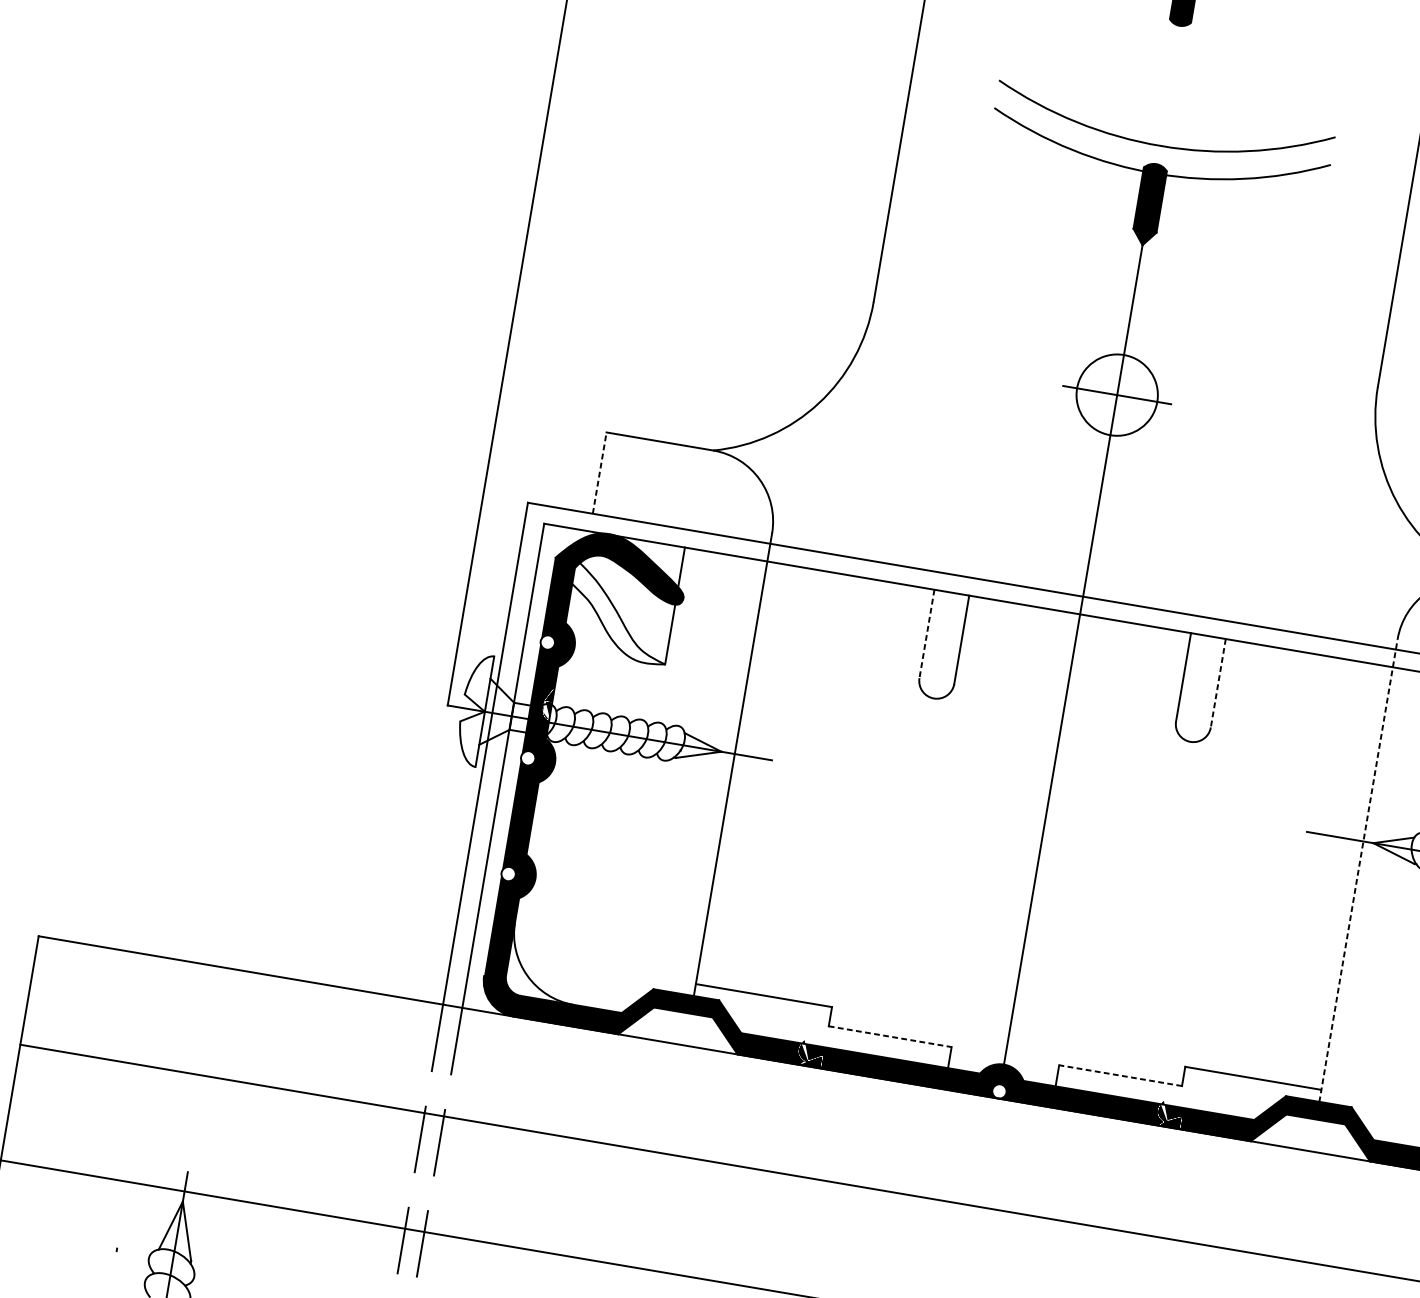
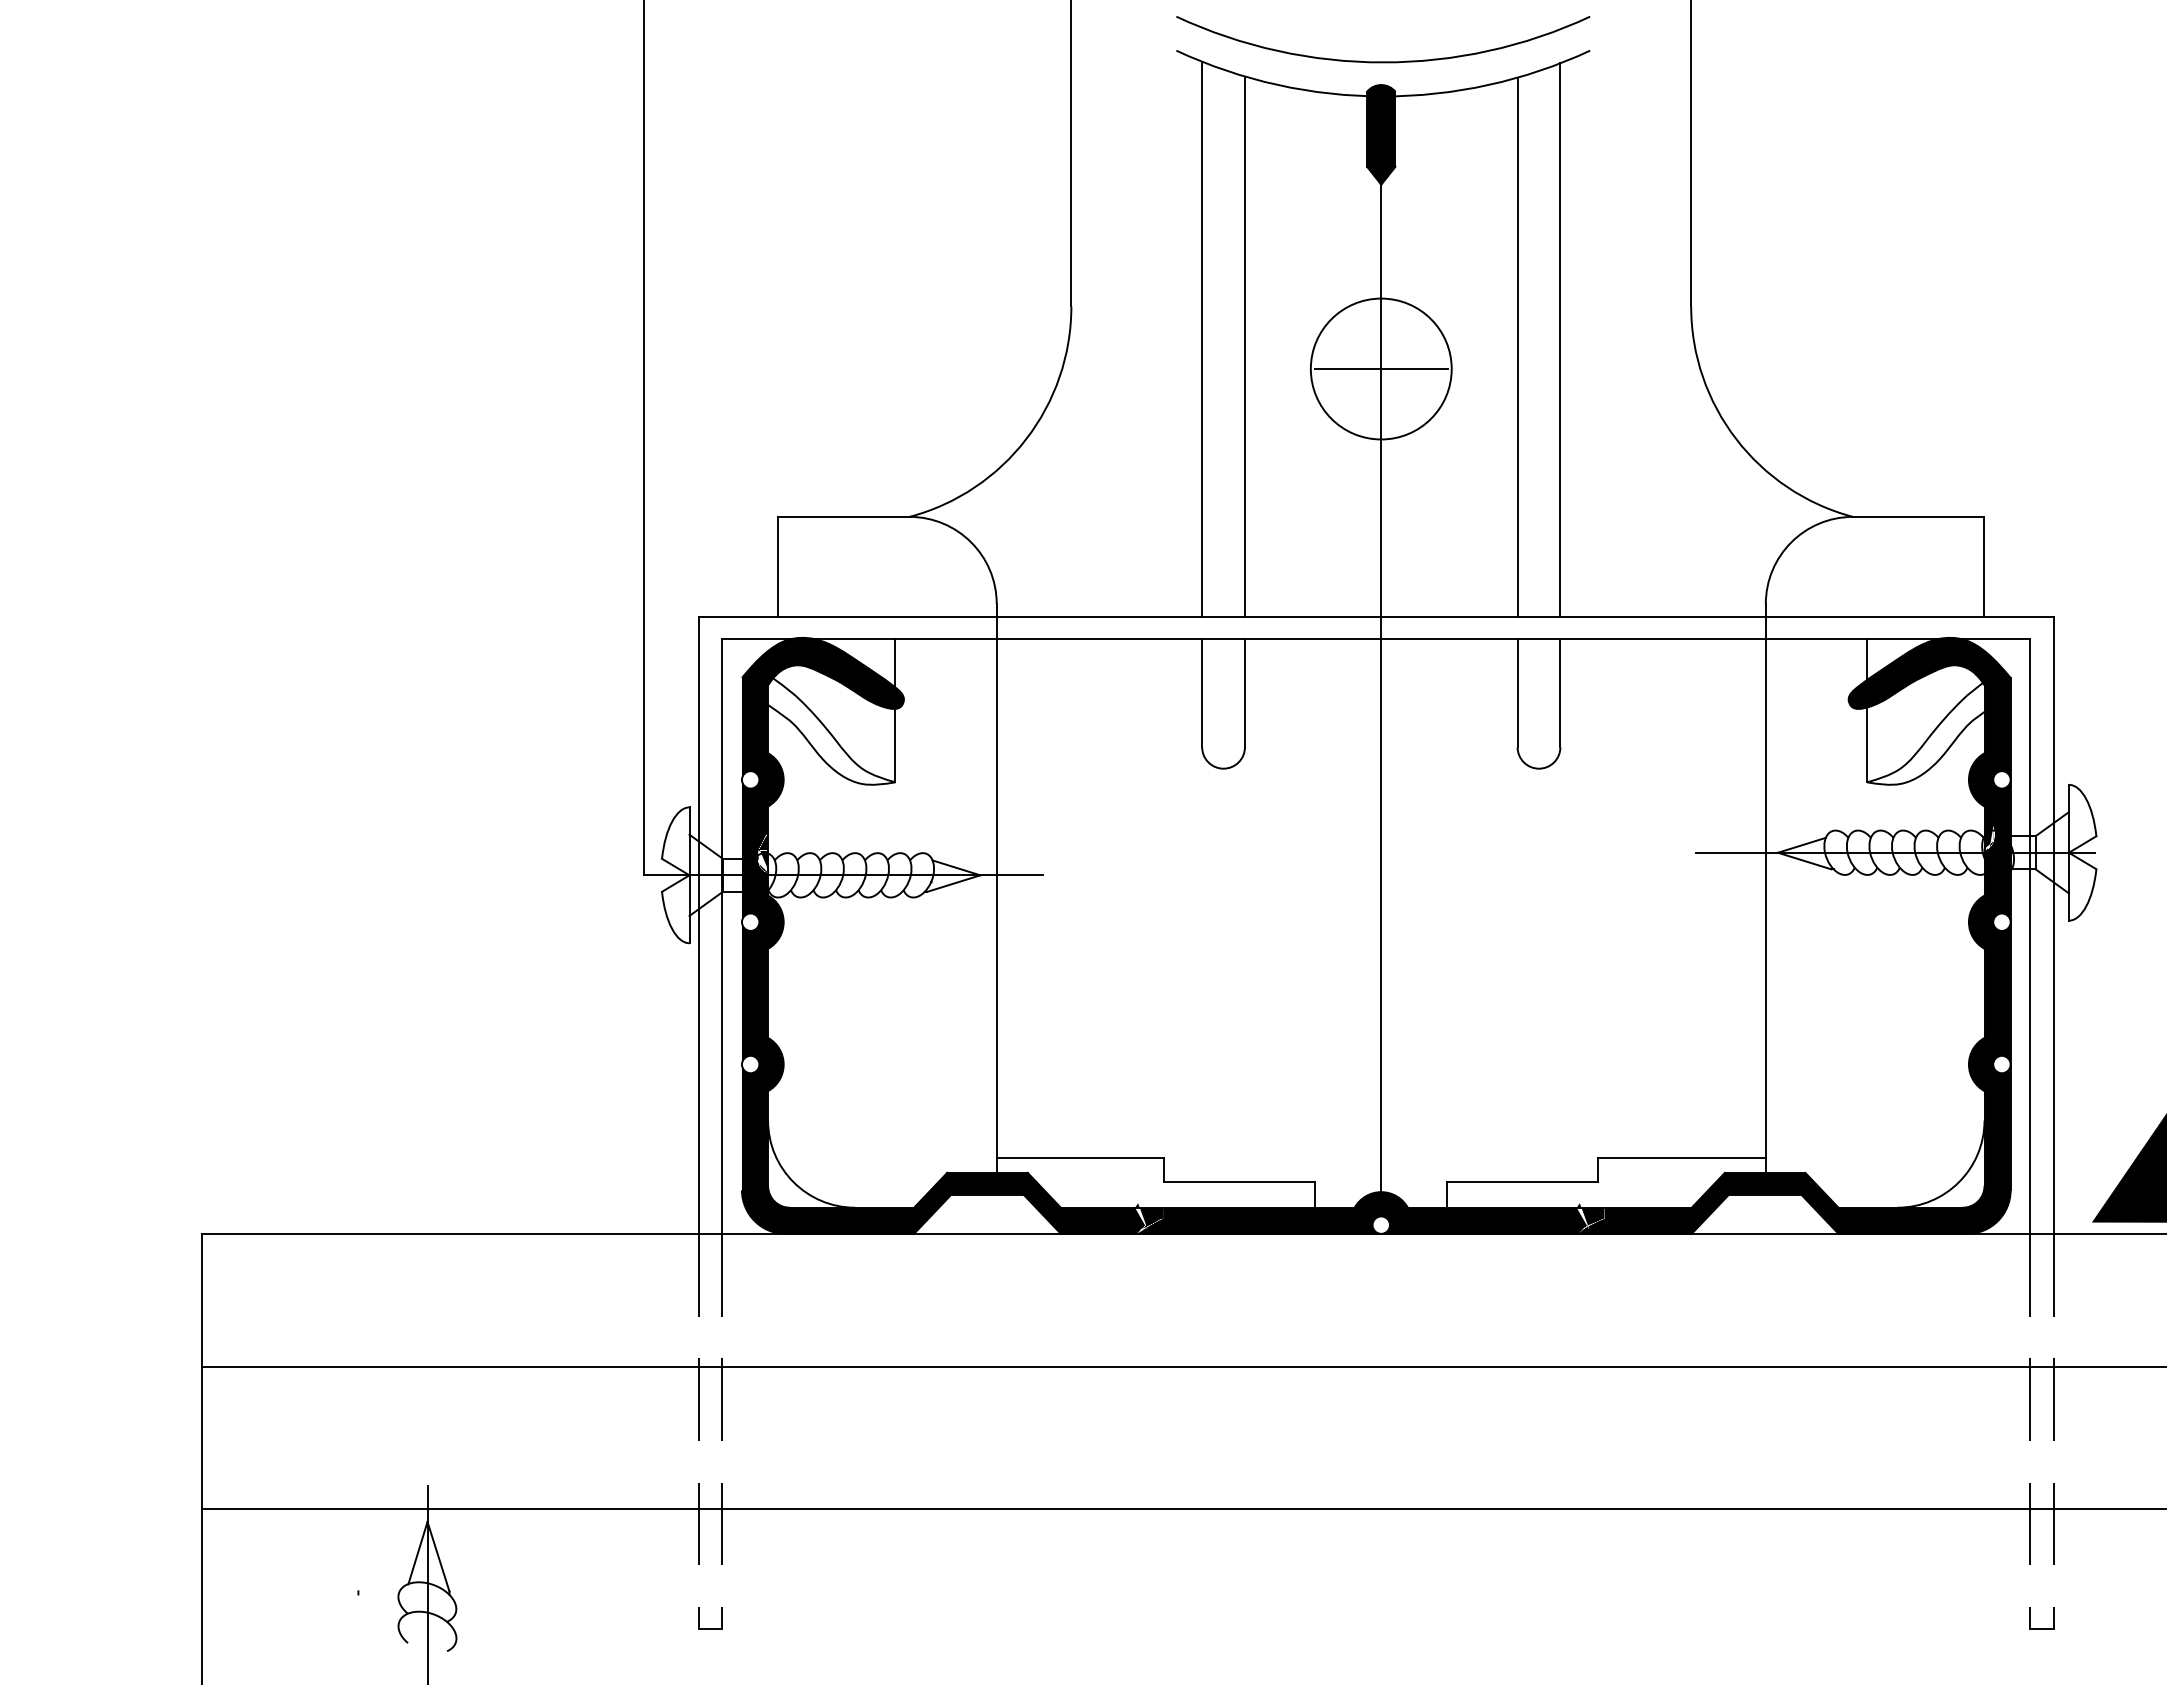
line: (975, 346) -> (1202, 339), added
line: (1009, 357) -> (1244, 346), added
circle: (1116, 394) -> (1380, 368), size x1.43
line: (1231, 395) -> (1517, 346), added
line: (1267, 395) -> (1560, 339), added
line: (599, 472) -> (778, 566), dashed -> solid
line: (927, 634) -> (1202, 693), dashed -> solid
line: (1218, 683) -> (1560, 693), dashed -> solid
line: (1357, 874) -> (1765, 893), dashed -> solid
line: (890, 1036) -> (1239, 1181), dashed -> solid
line: (1120, 1075) -> (1522, 1181), dashed -> solid

